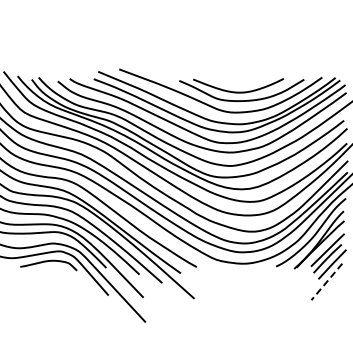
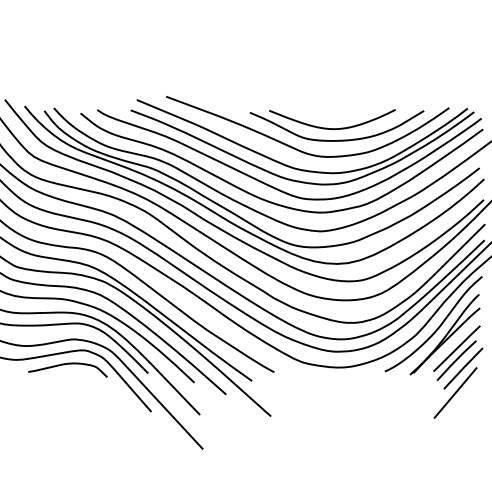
line: (326, 281) -> (455, 392), dashed -> solid

